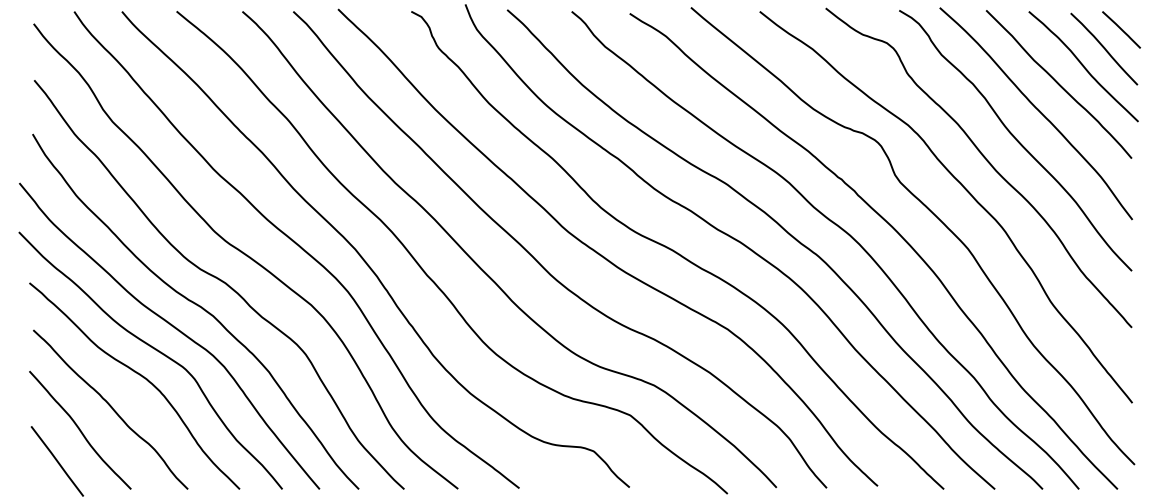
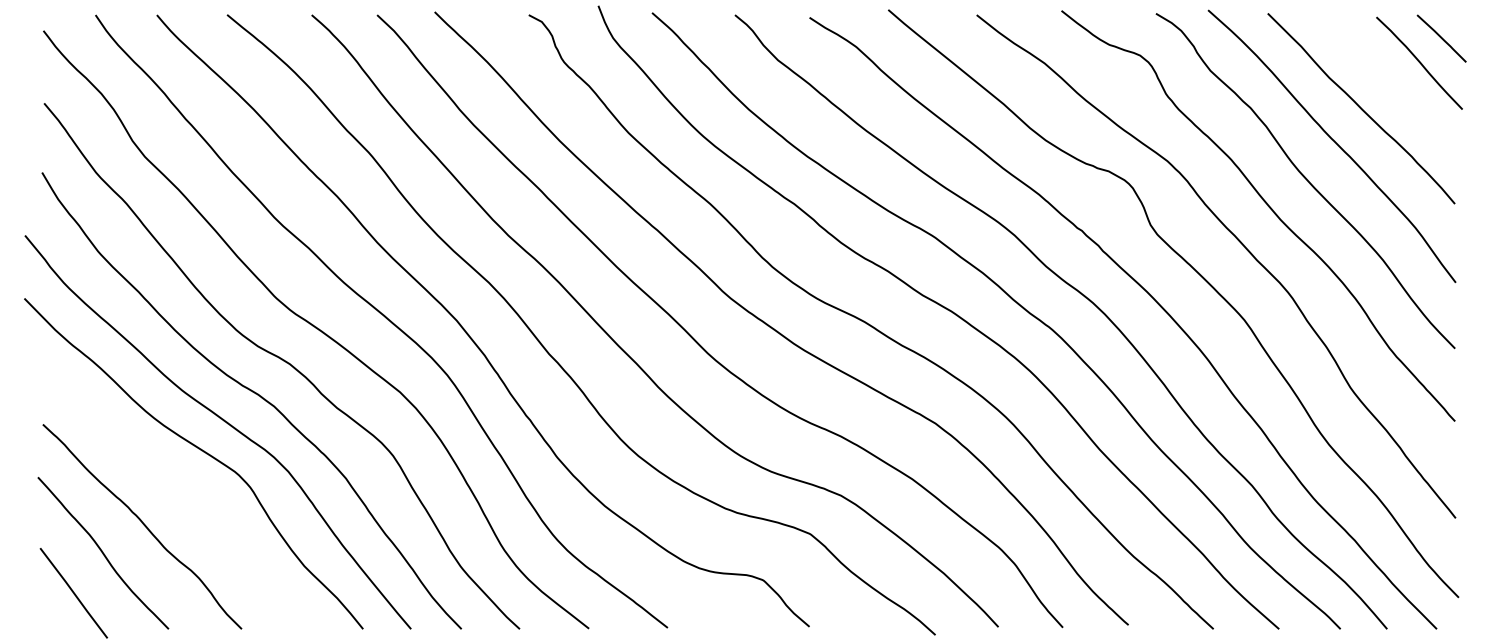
curve: (1083, 66) -> (1392, 85), removed
curve: (140, 376) -> (180, 484), removed

